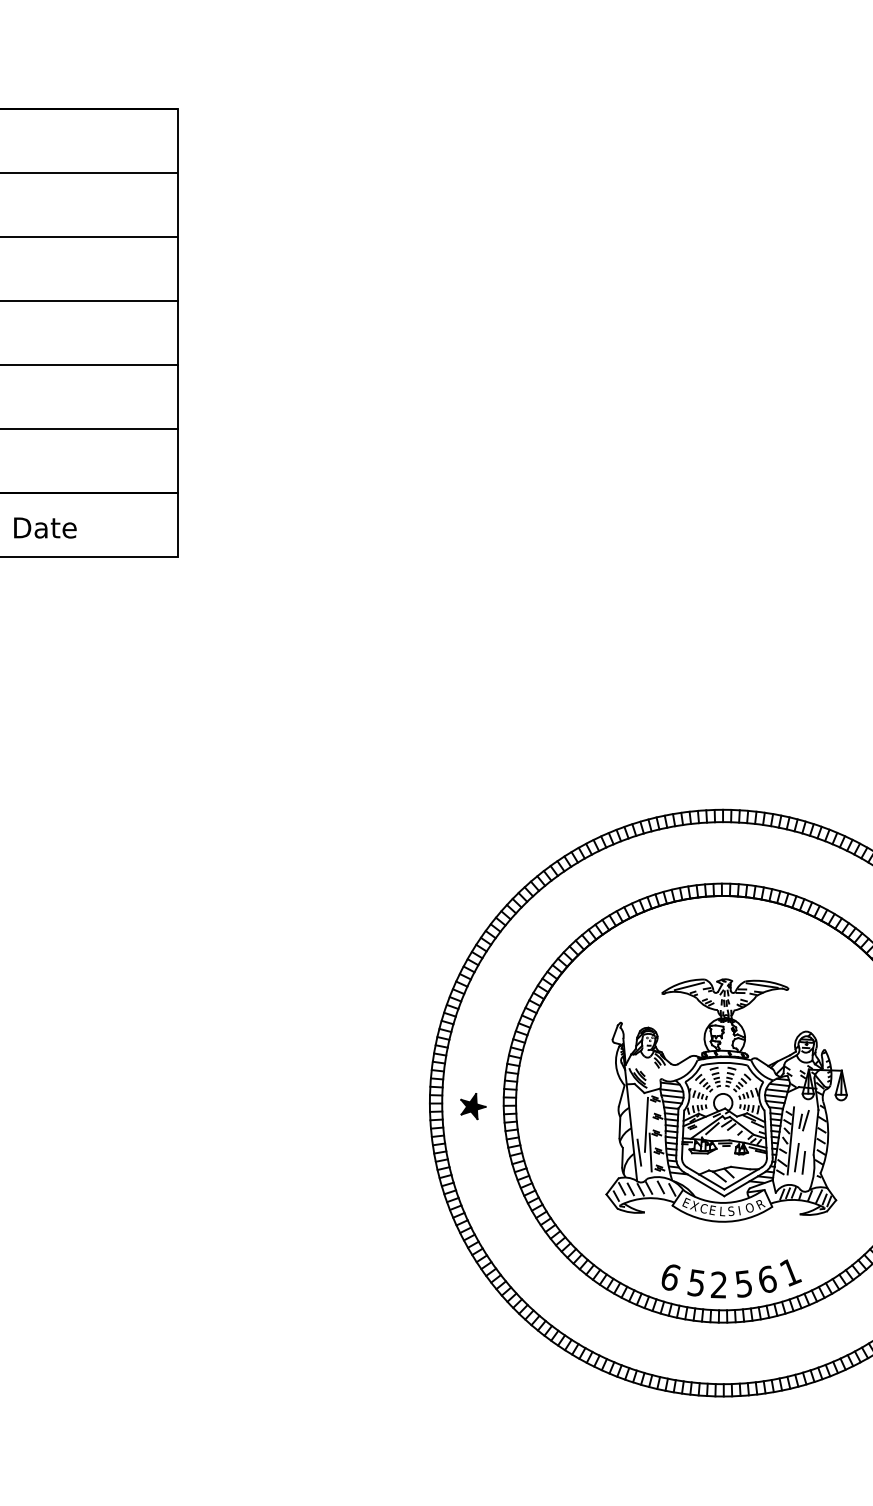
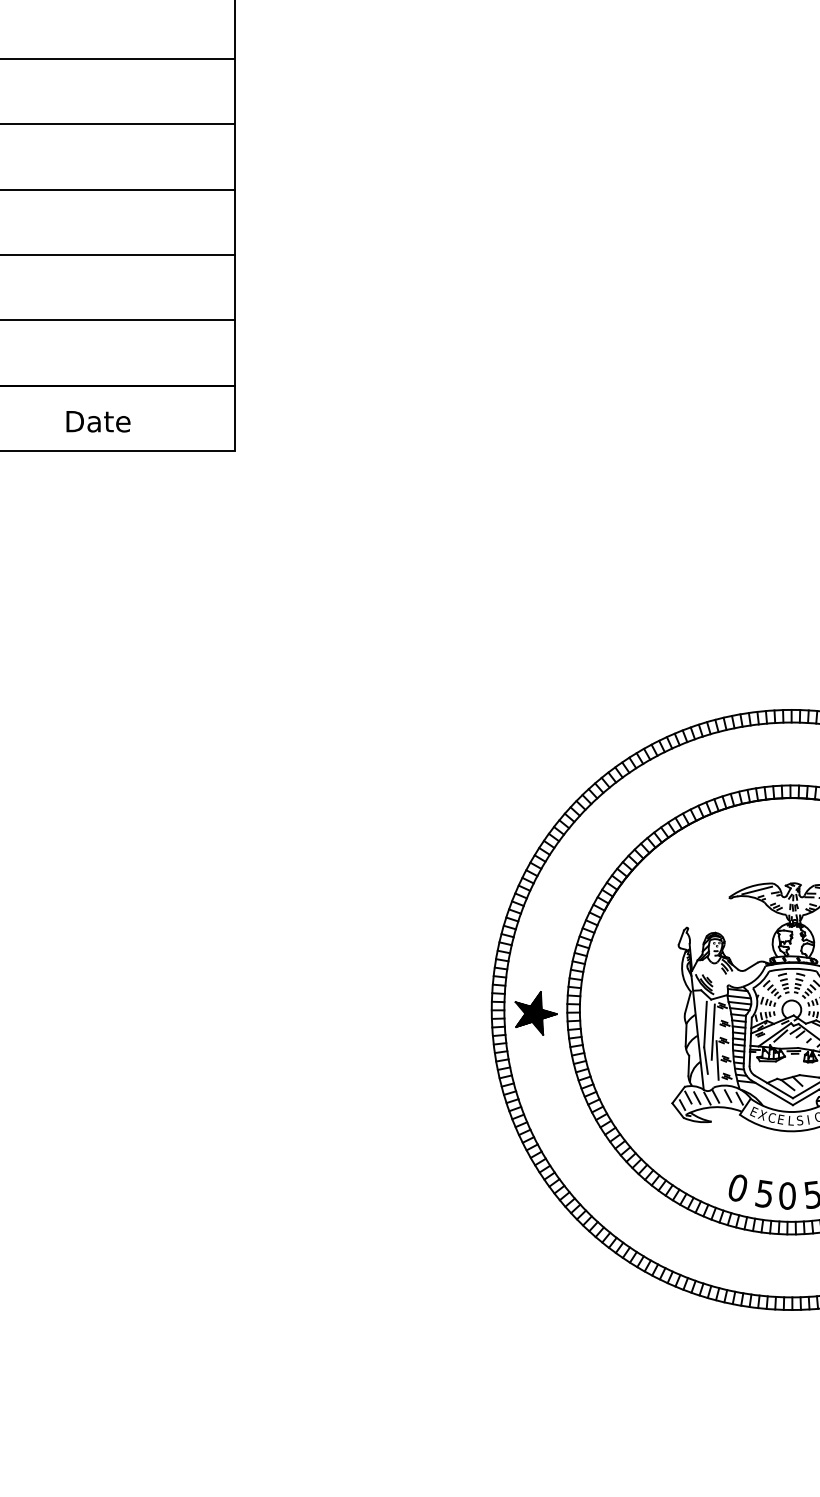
part: (473, 1106) -> (536, 1013), size x1.67
line: (638, 1117) -> (705, 1024), added
text: (670, 1277) -> (737, 1188), 6 -> 0
text: (718, 1284) -> (786, 1195), 2 -> 0

